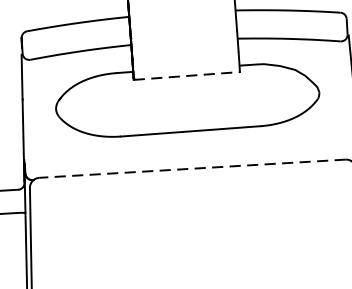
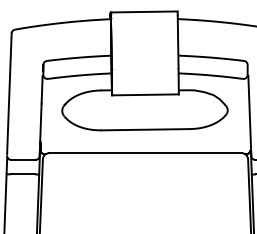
line: (186, 75) -> (145, 94), dashed -> solid
line: (190, 169) -> (144, 153), dashed -> solid

